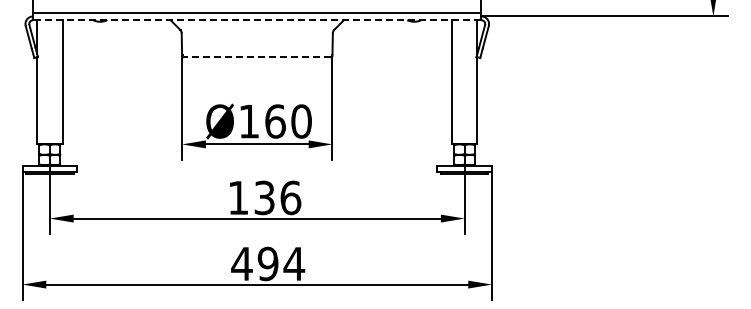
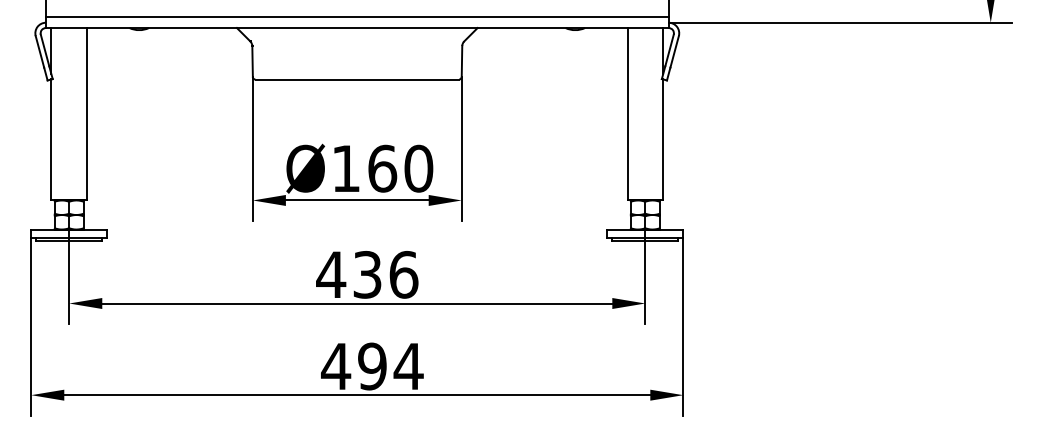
line: (256, 20) -> (356, 28), dashed -> solid
line: (256, 57) -> (356, 79), dashed -> solid
text: (238, 197) -> (331, 274), 136 -> 436

